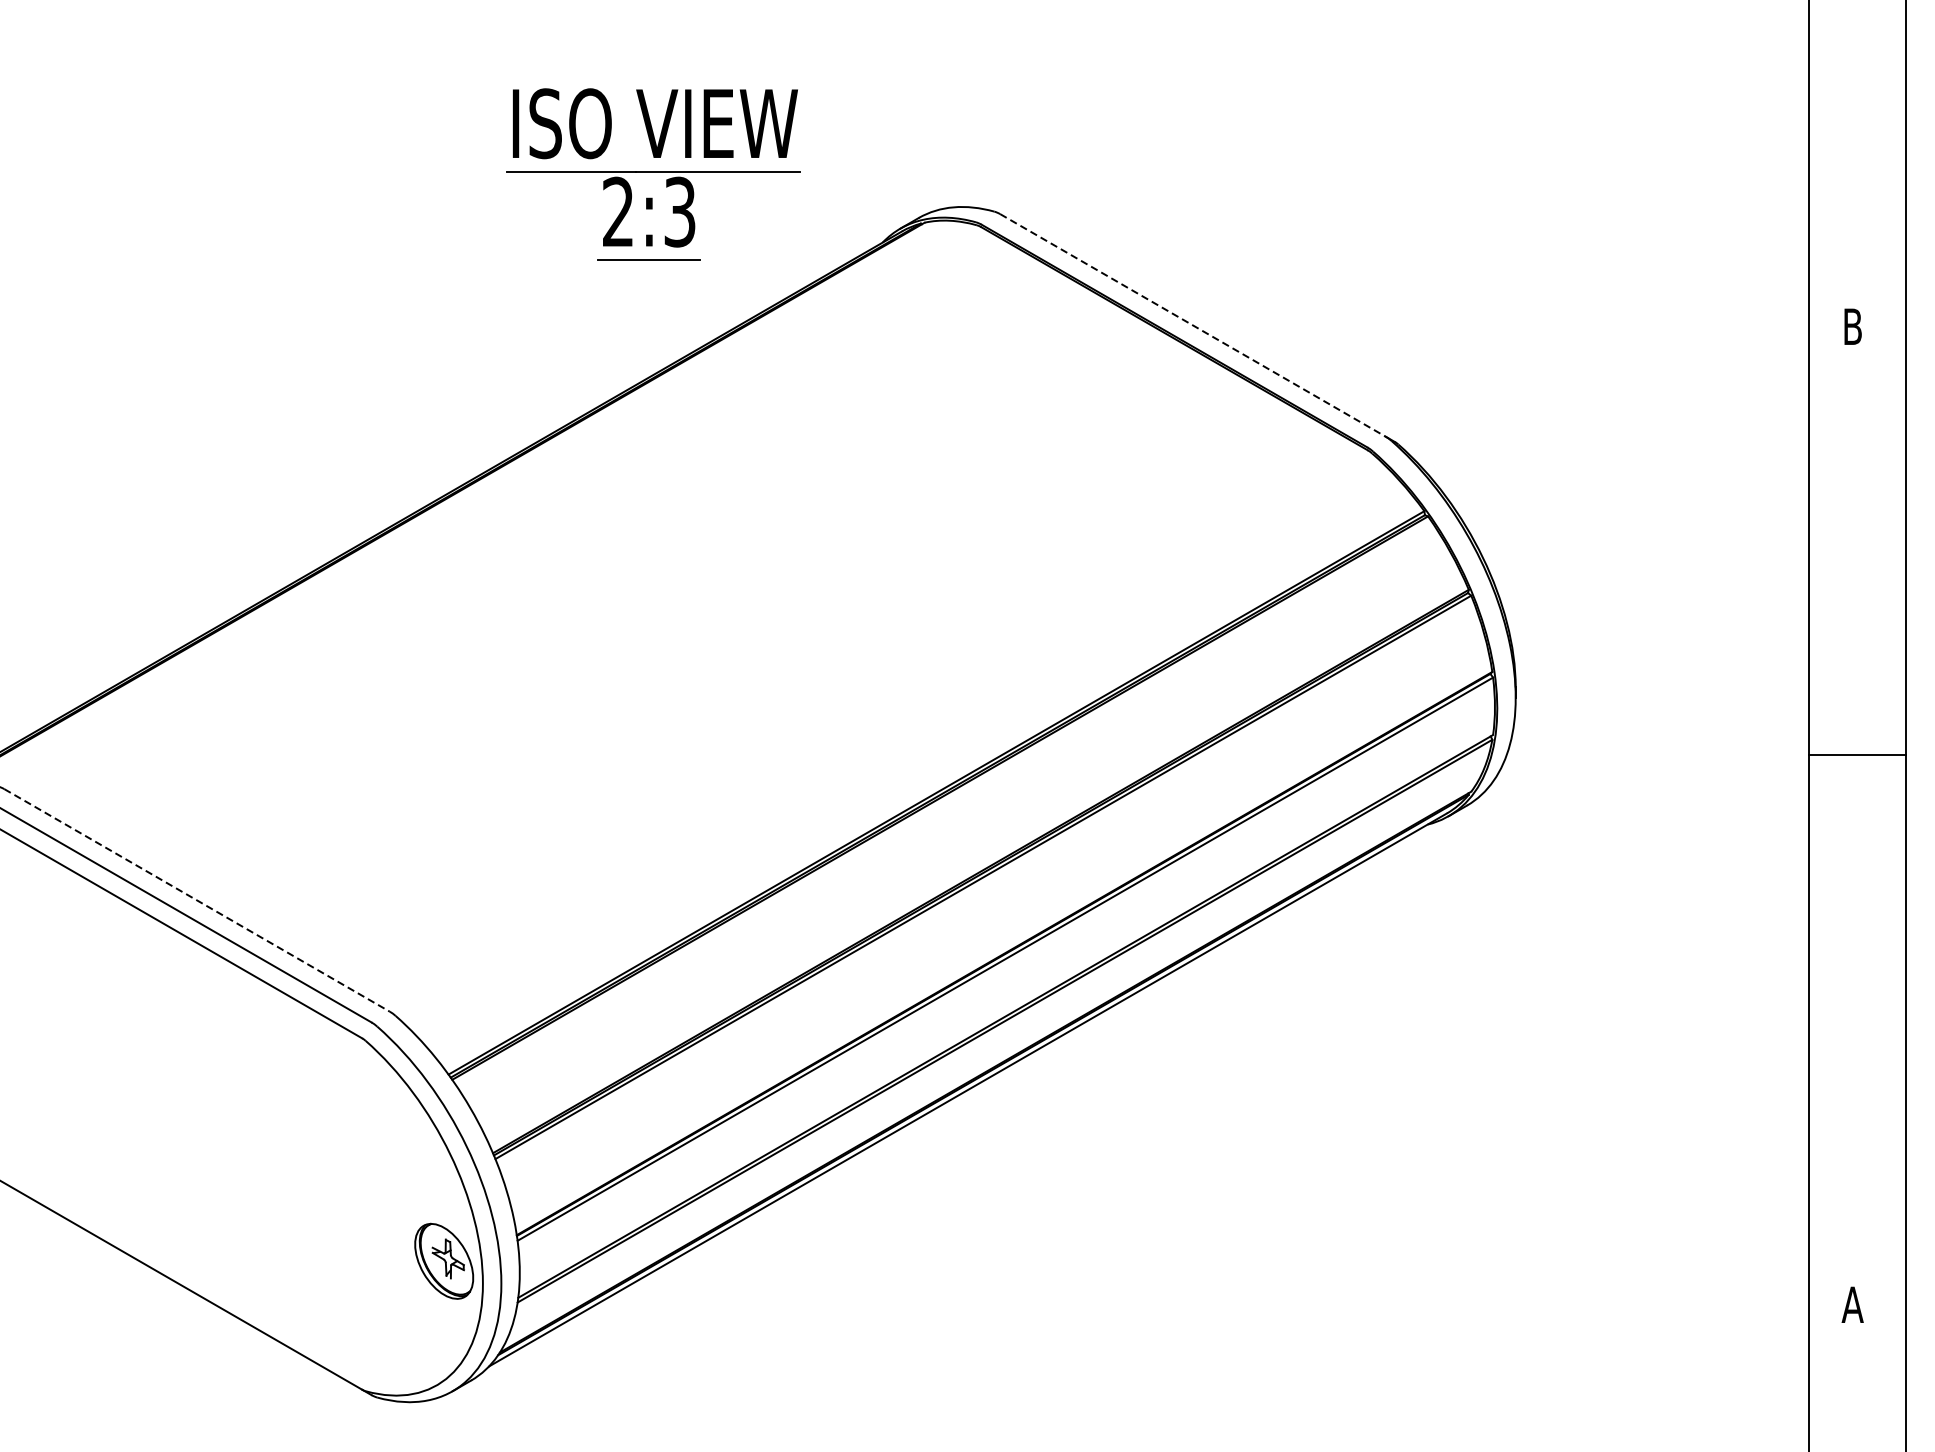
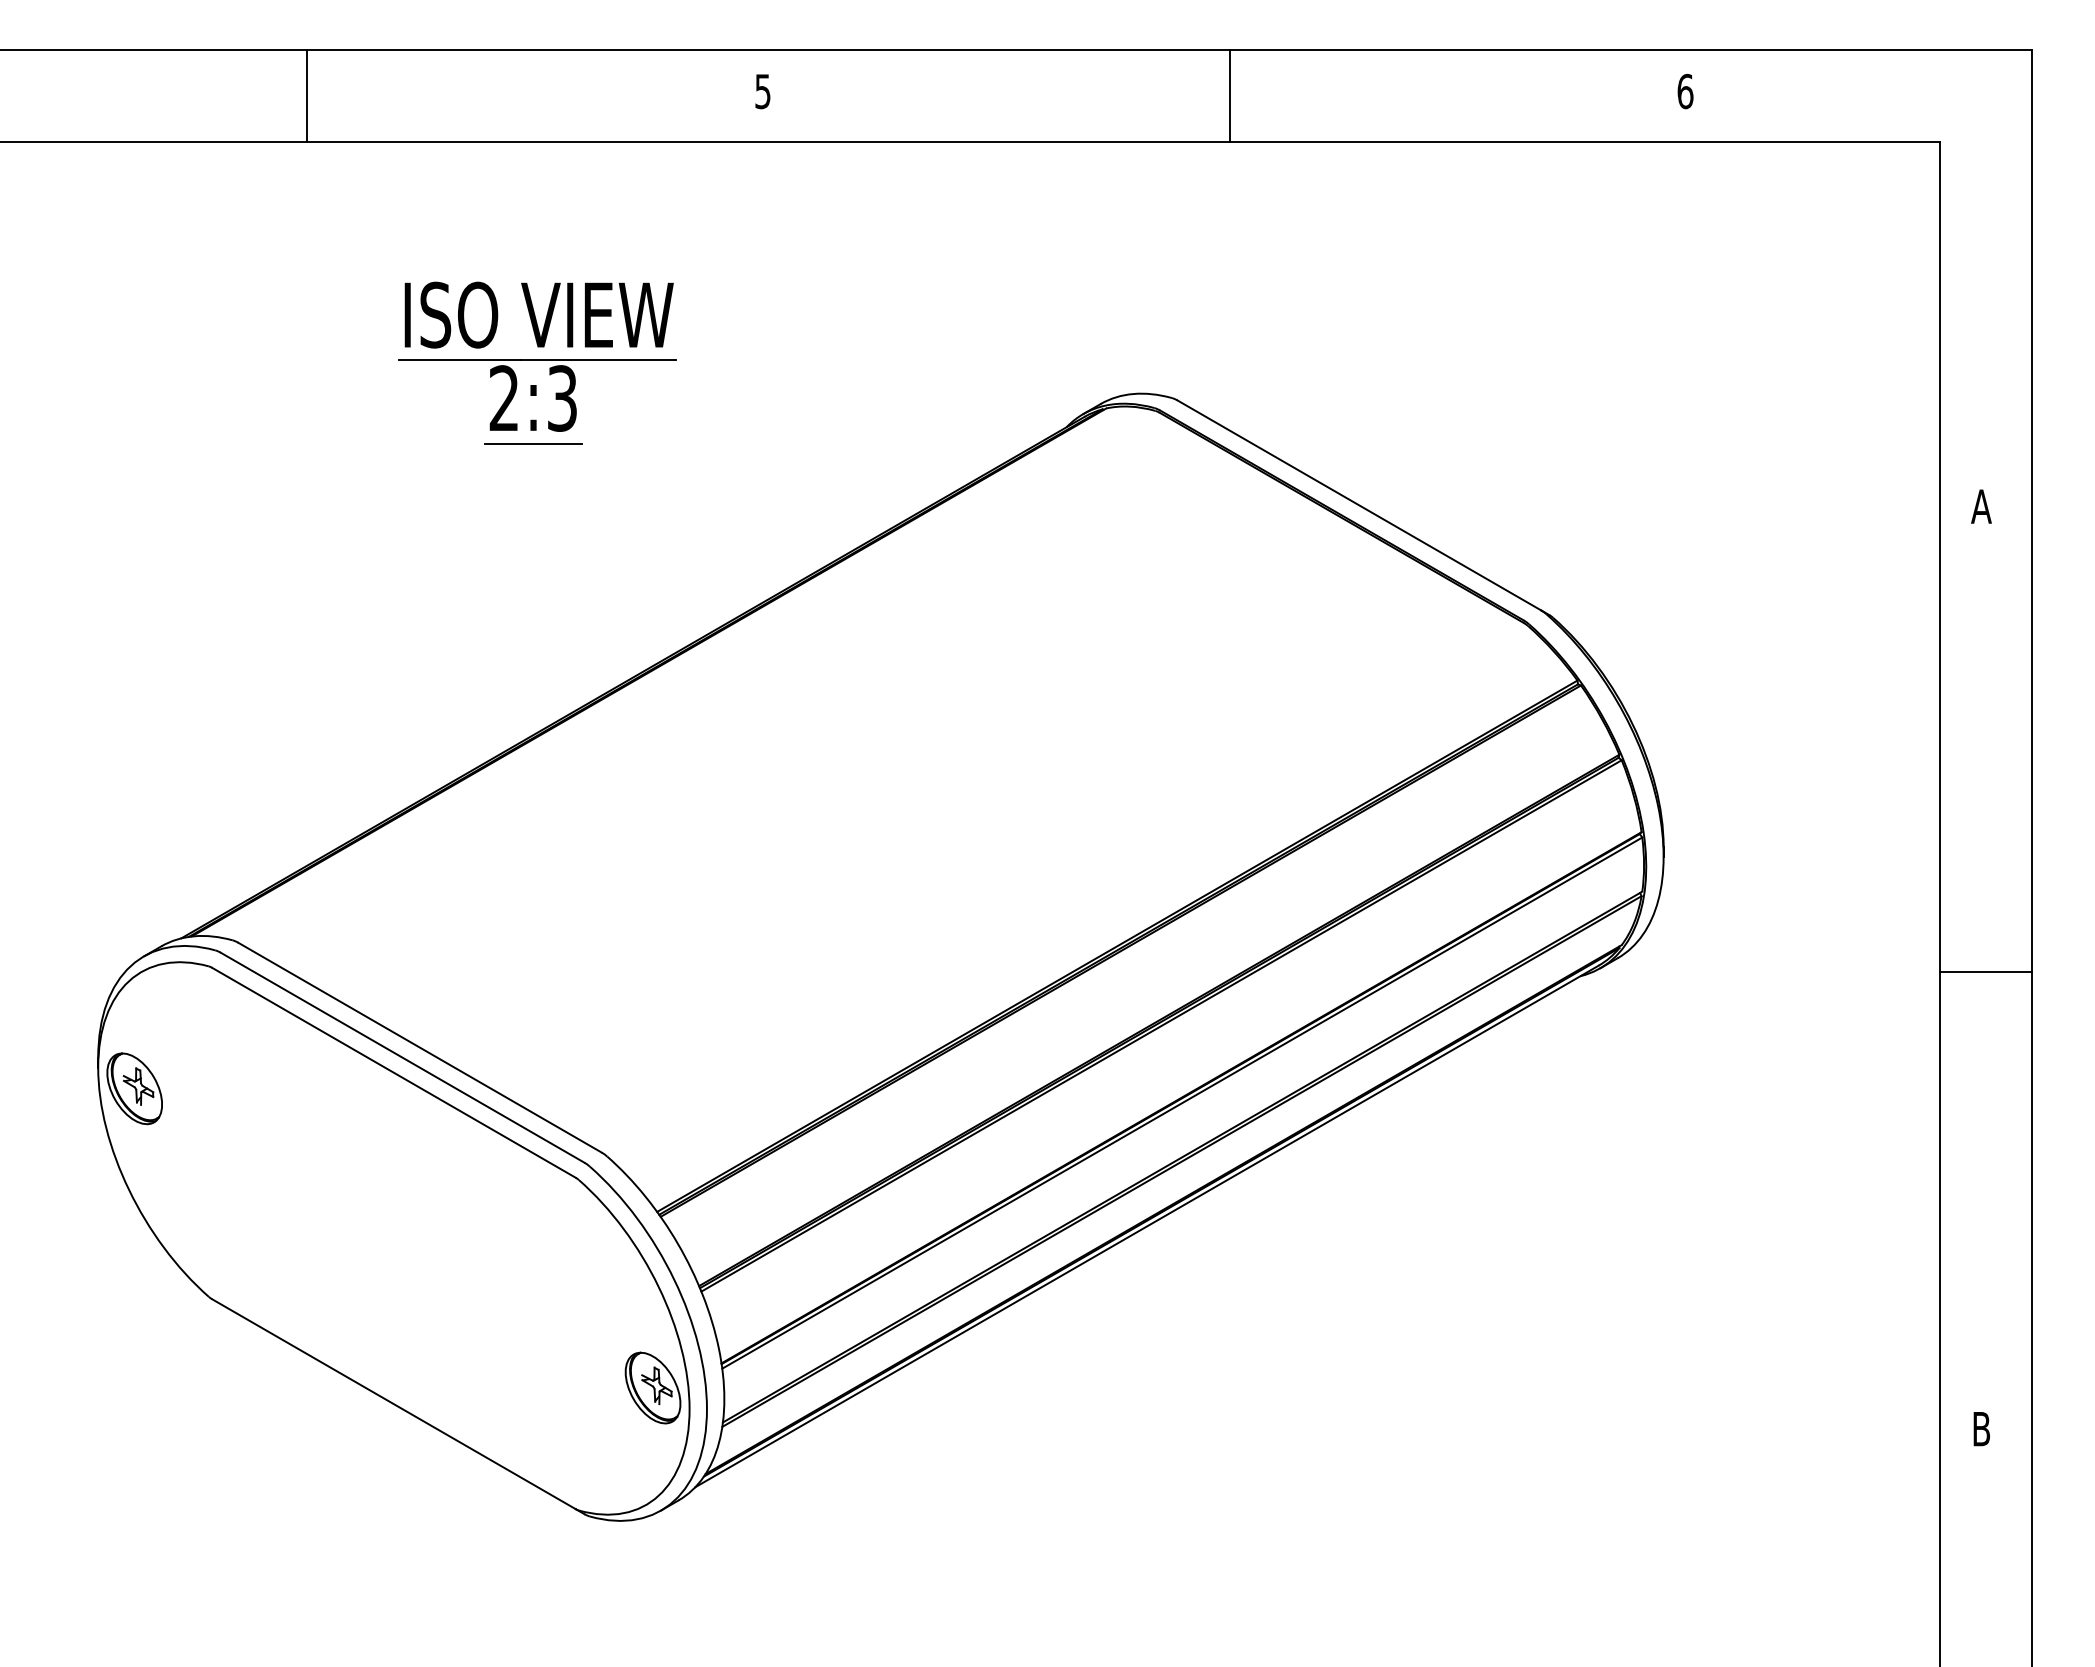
part: (653, 173) -> (537, 362), moved
line: (1193, 325) -> (1359, 505), dashed -> solid
text: (1852, 326) -> (1981, 506), B -> A
line: (1856, 754) -> (1985, 972), moved
line: (196, 900) -> (419, 1047), dashed -> solid
text: (1852, 1305) -> (1981, 1429), A -> B

